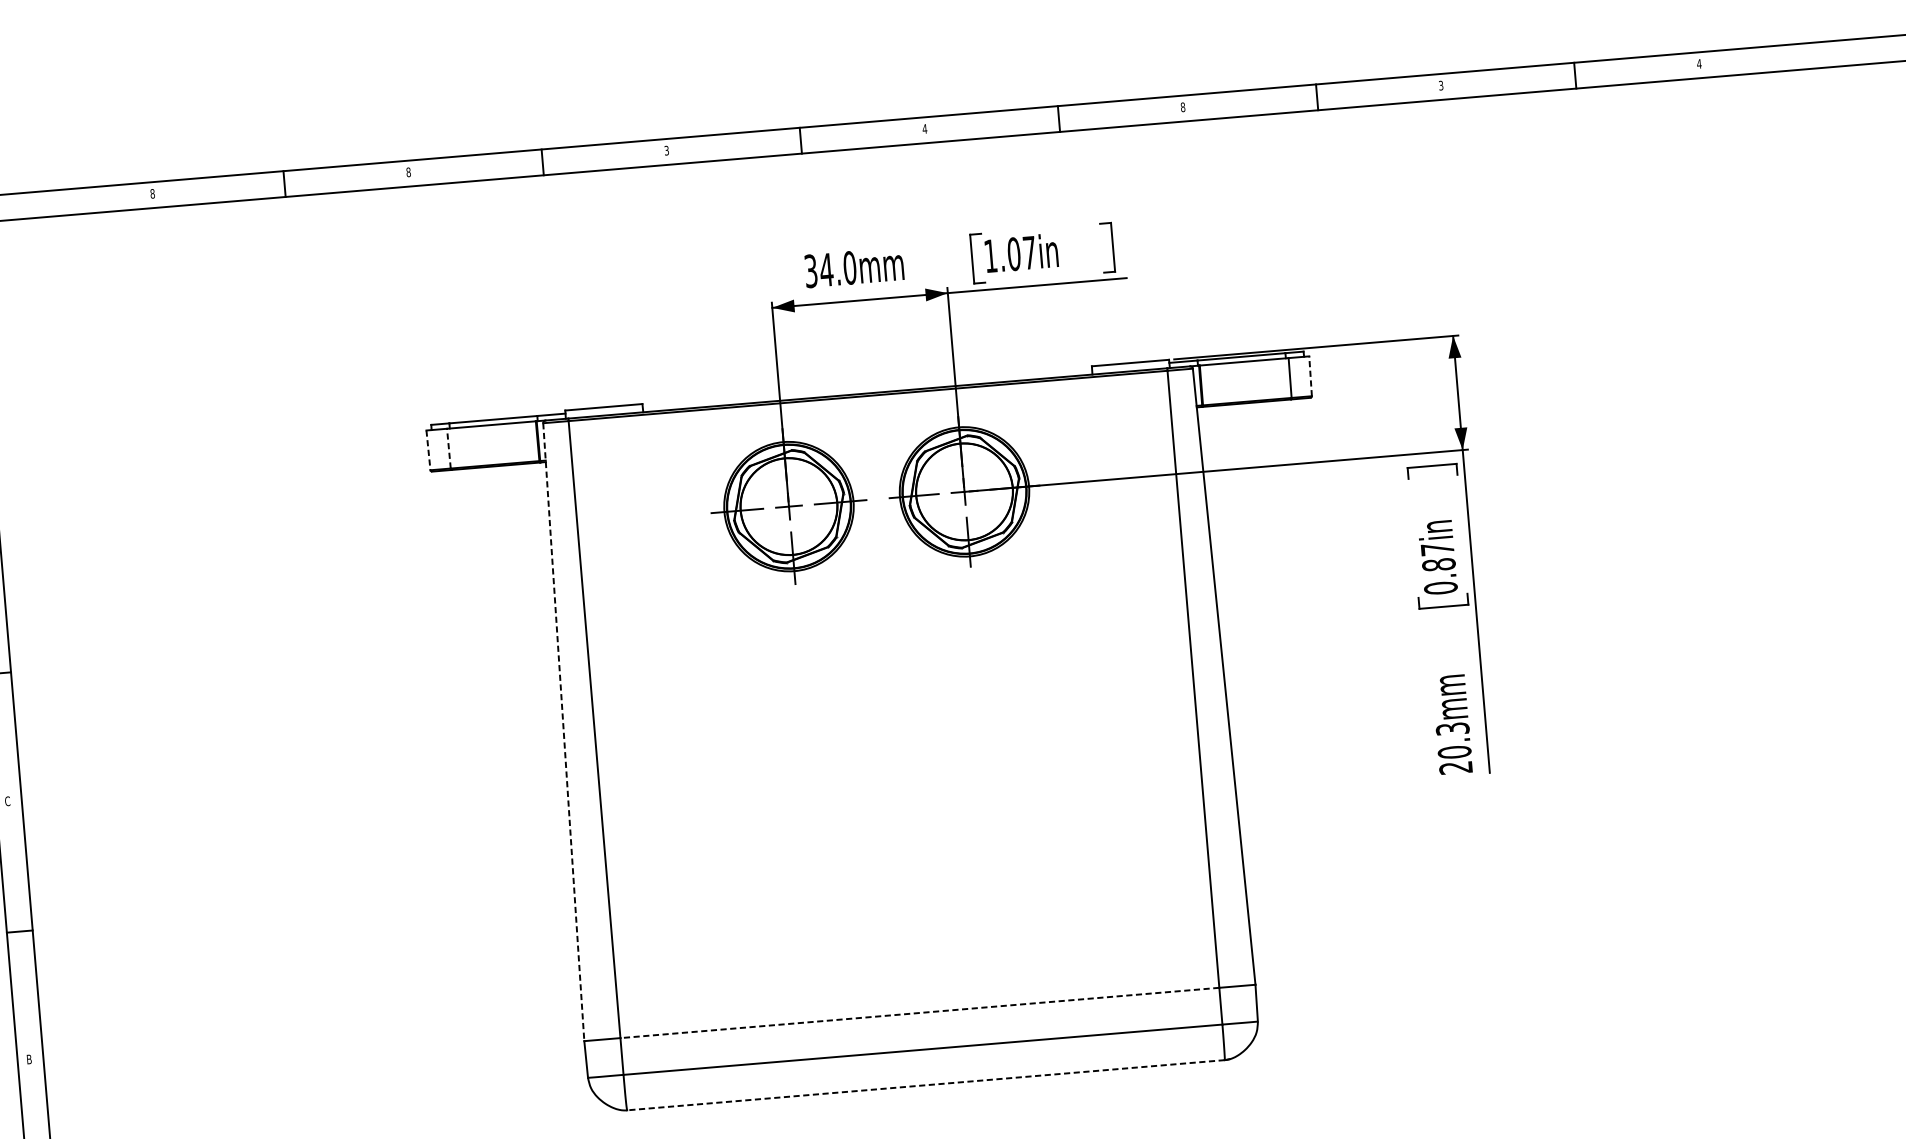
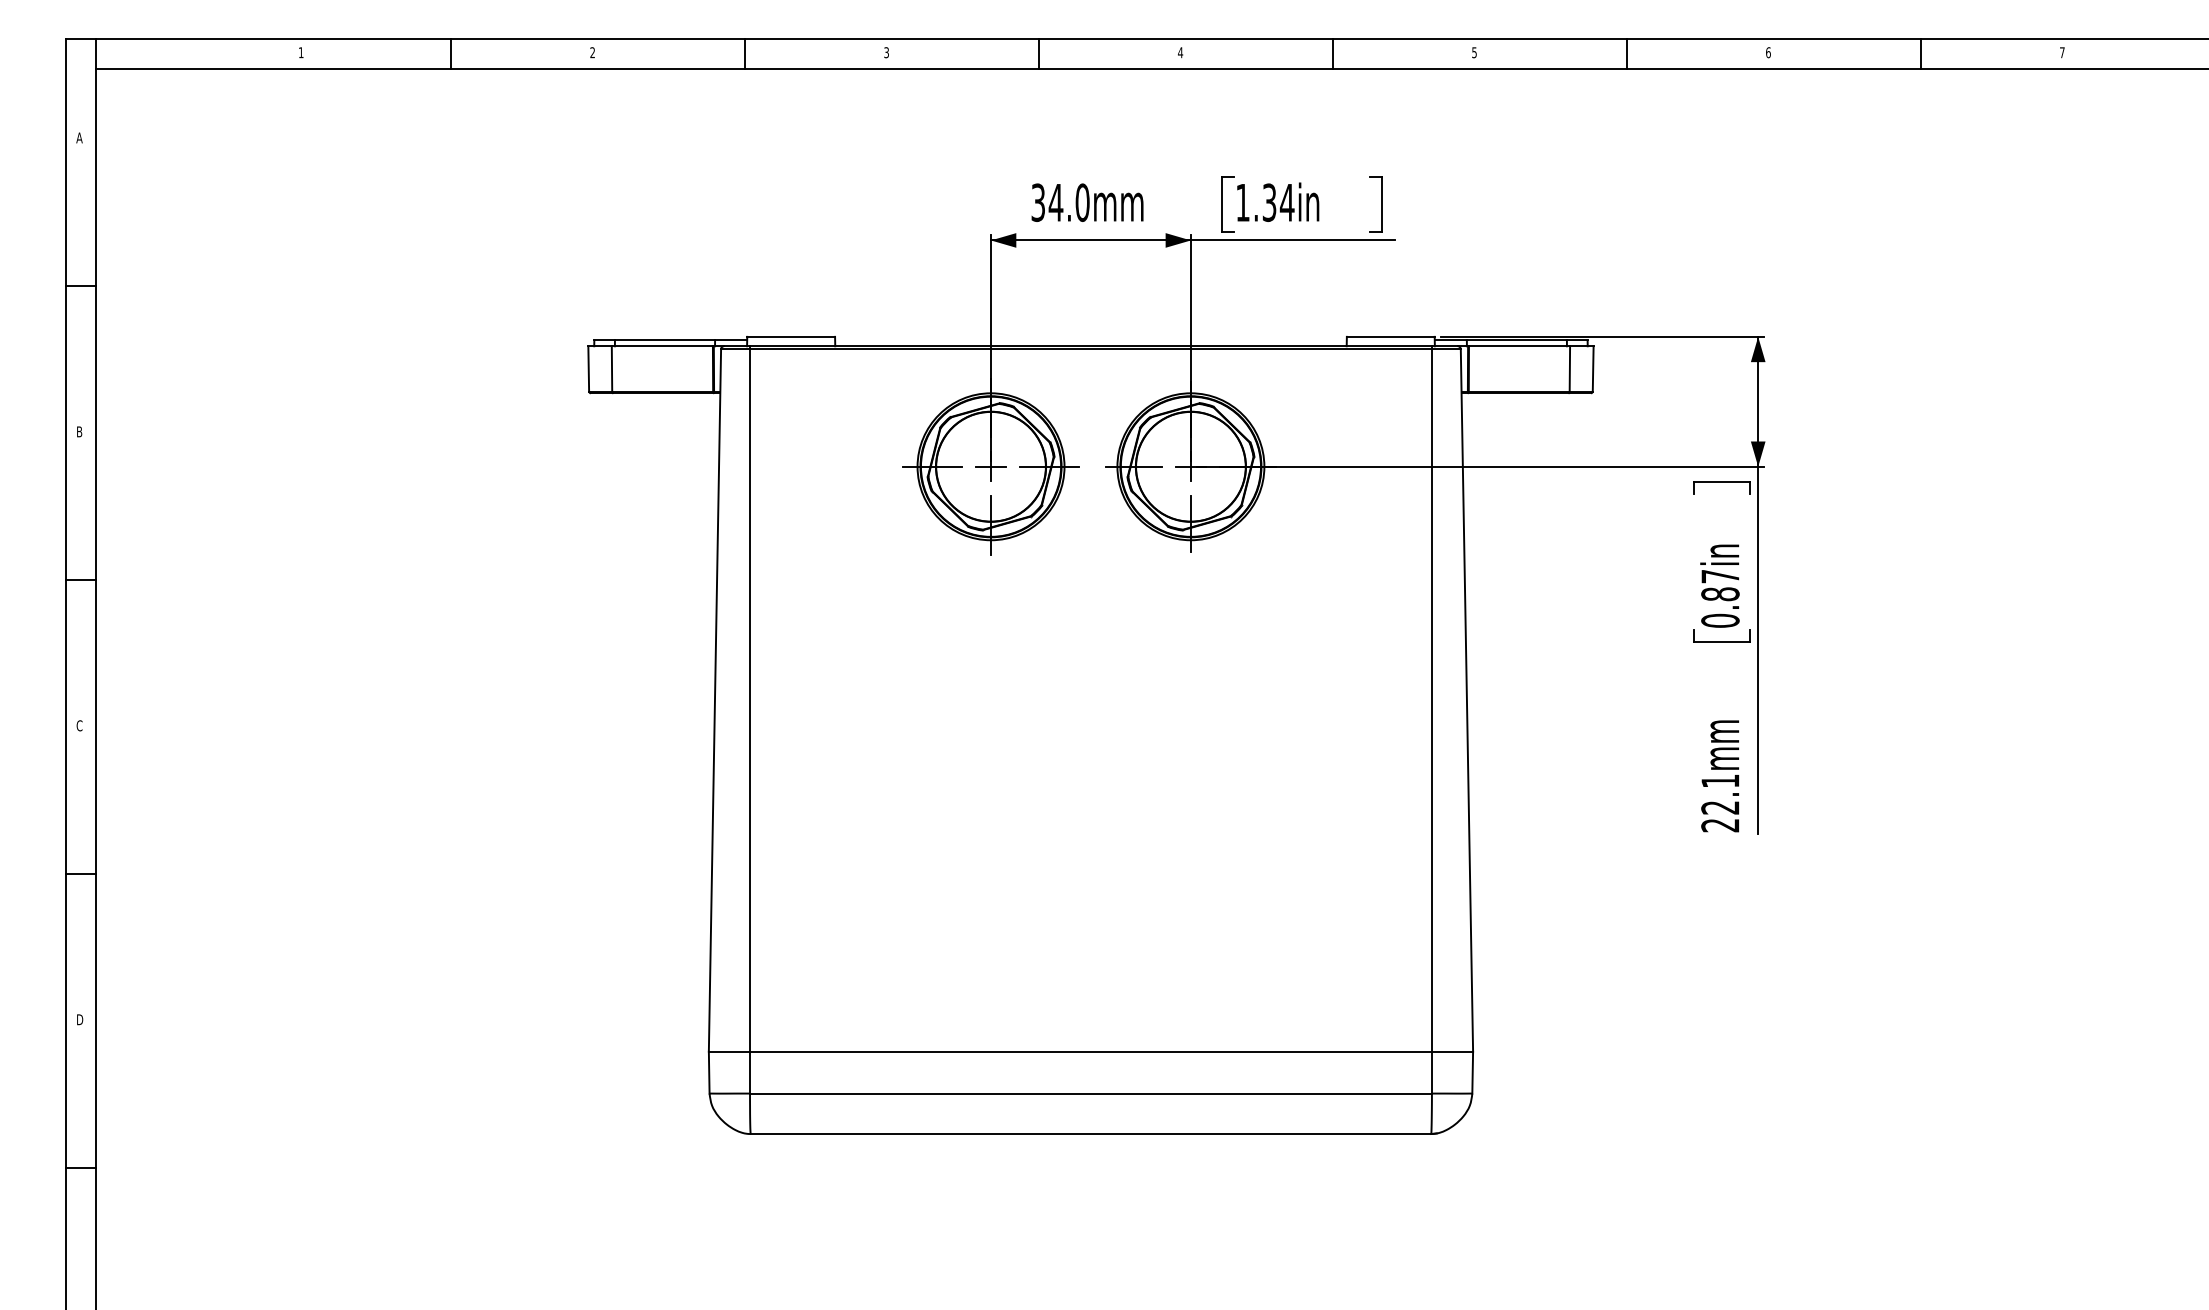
text: (1698, 63) -> (2061, 52), 4 -> 7
text: (1441, 85) -> (1768, 52), 3 -> 6
text: (1183, 107) -> (1474, 52), 8 -> 5
text: (408, 172) -> (592, 52), 8 -> 2
text: (152, 193) -> (300, 52), 8 -> 1
text: (1021, 253) -> (1278, 202), 1.07in -> 1.34in
line: (1310, 375) -> (1593, 368), dashed -> solid
line: (449, 448) -> (612, 368), dashed -> solid
line: (428, 450) -> (588, 368), dashed -> solid
line: (563, 732) -> (714, 700), dashed -> solid
text: (1453, 740) -> (1720, 794), 20.3mm -> 22.1mm
line: (919, 1012) -> (1090, 1051), dashed -> solid
text: (30, 1059) -> (80, 1019), B -> D
line: (925, 1085) -> (1090, 1134), dashed -> solid

